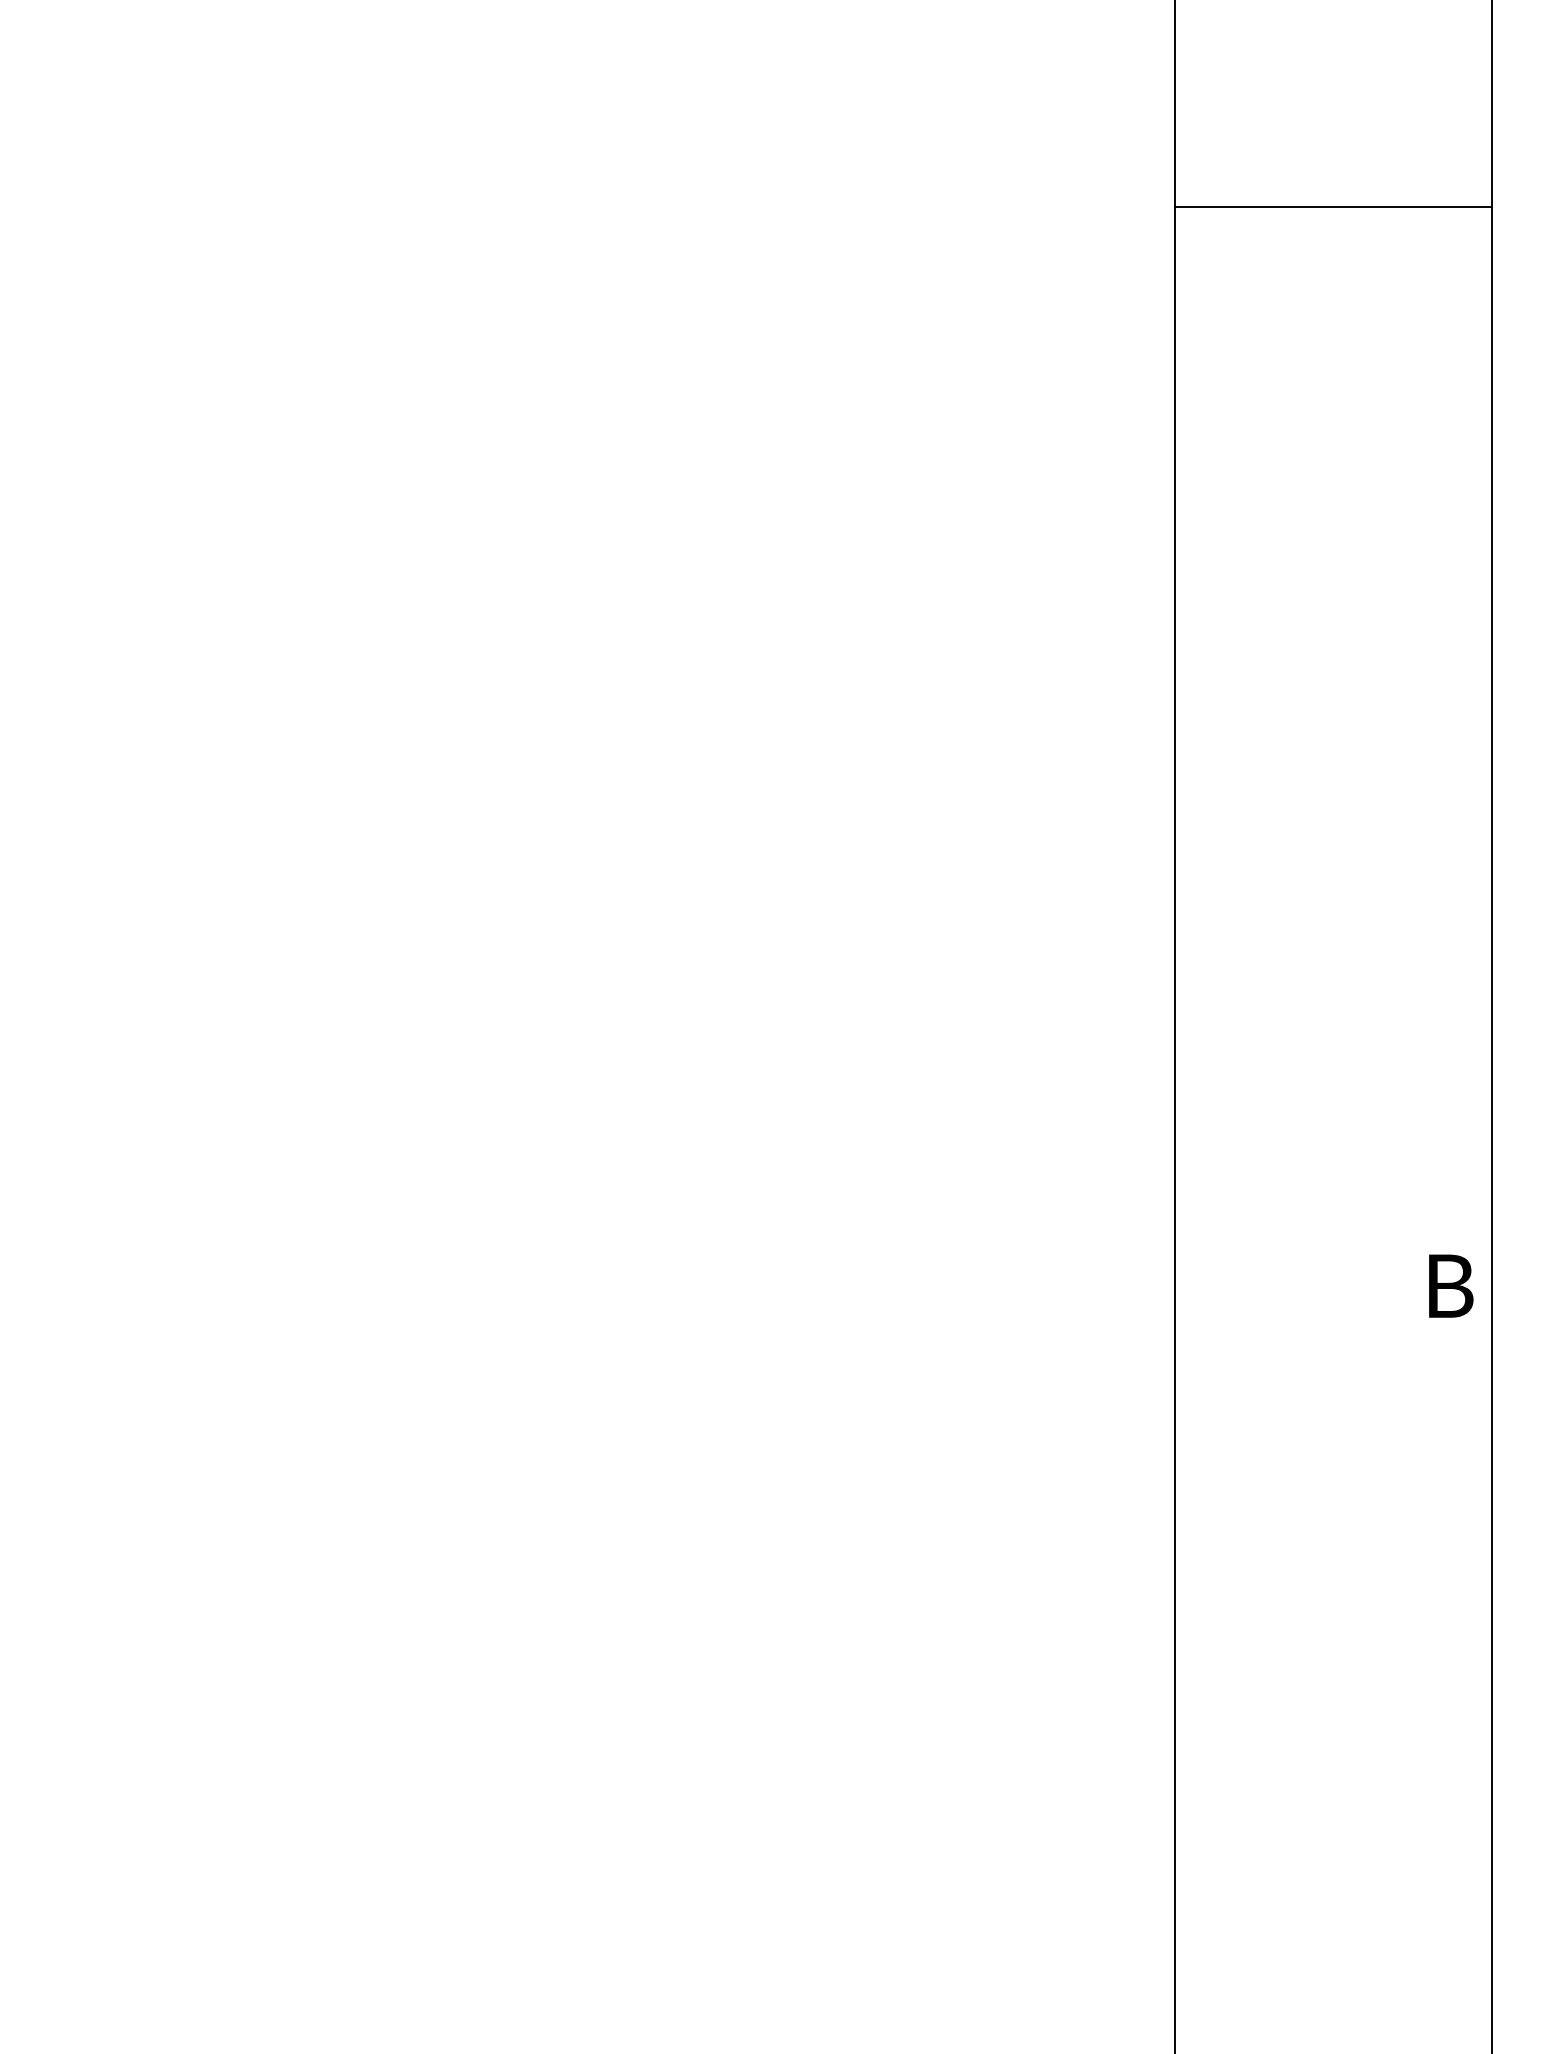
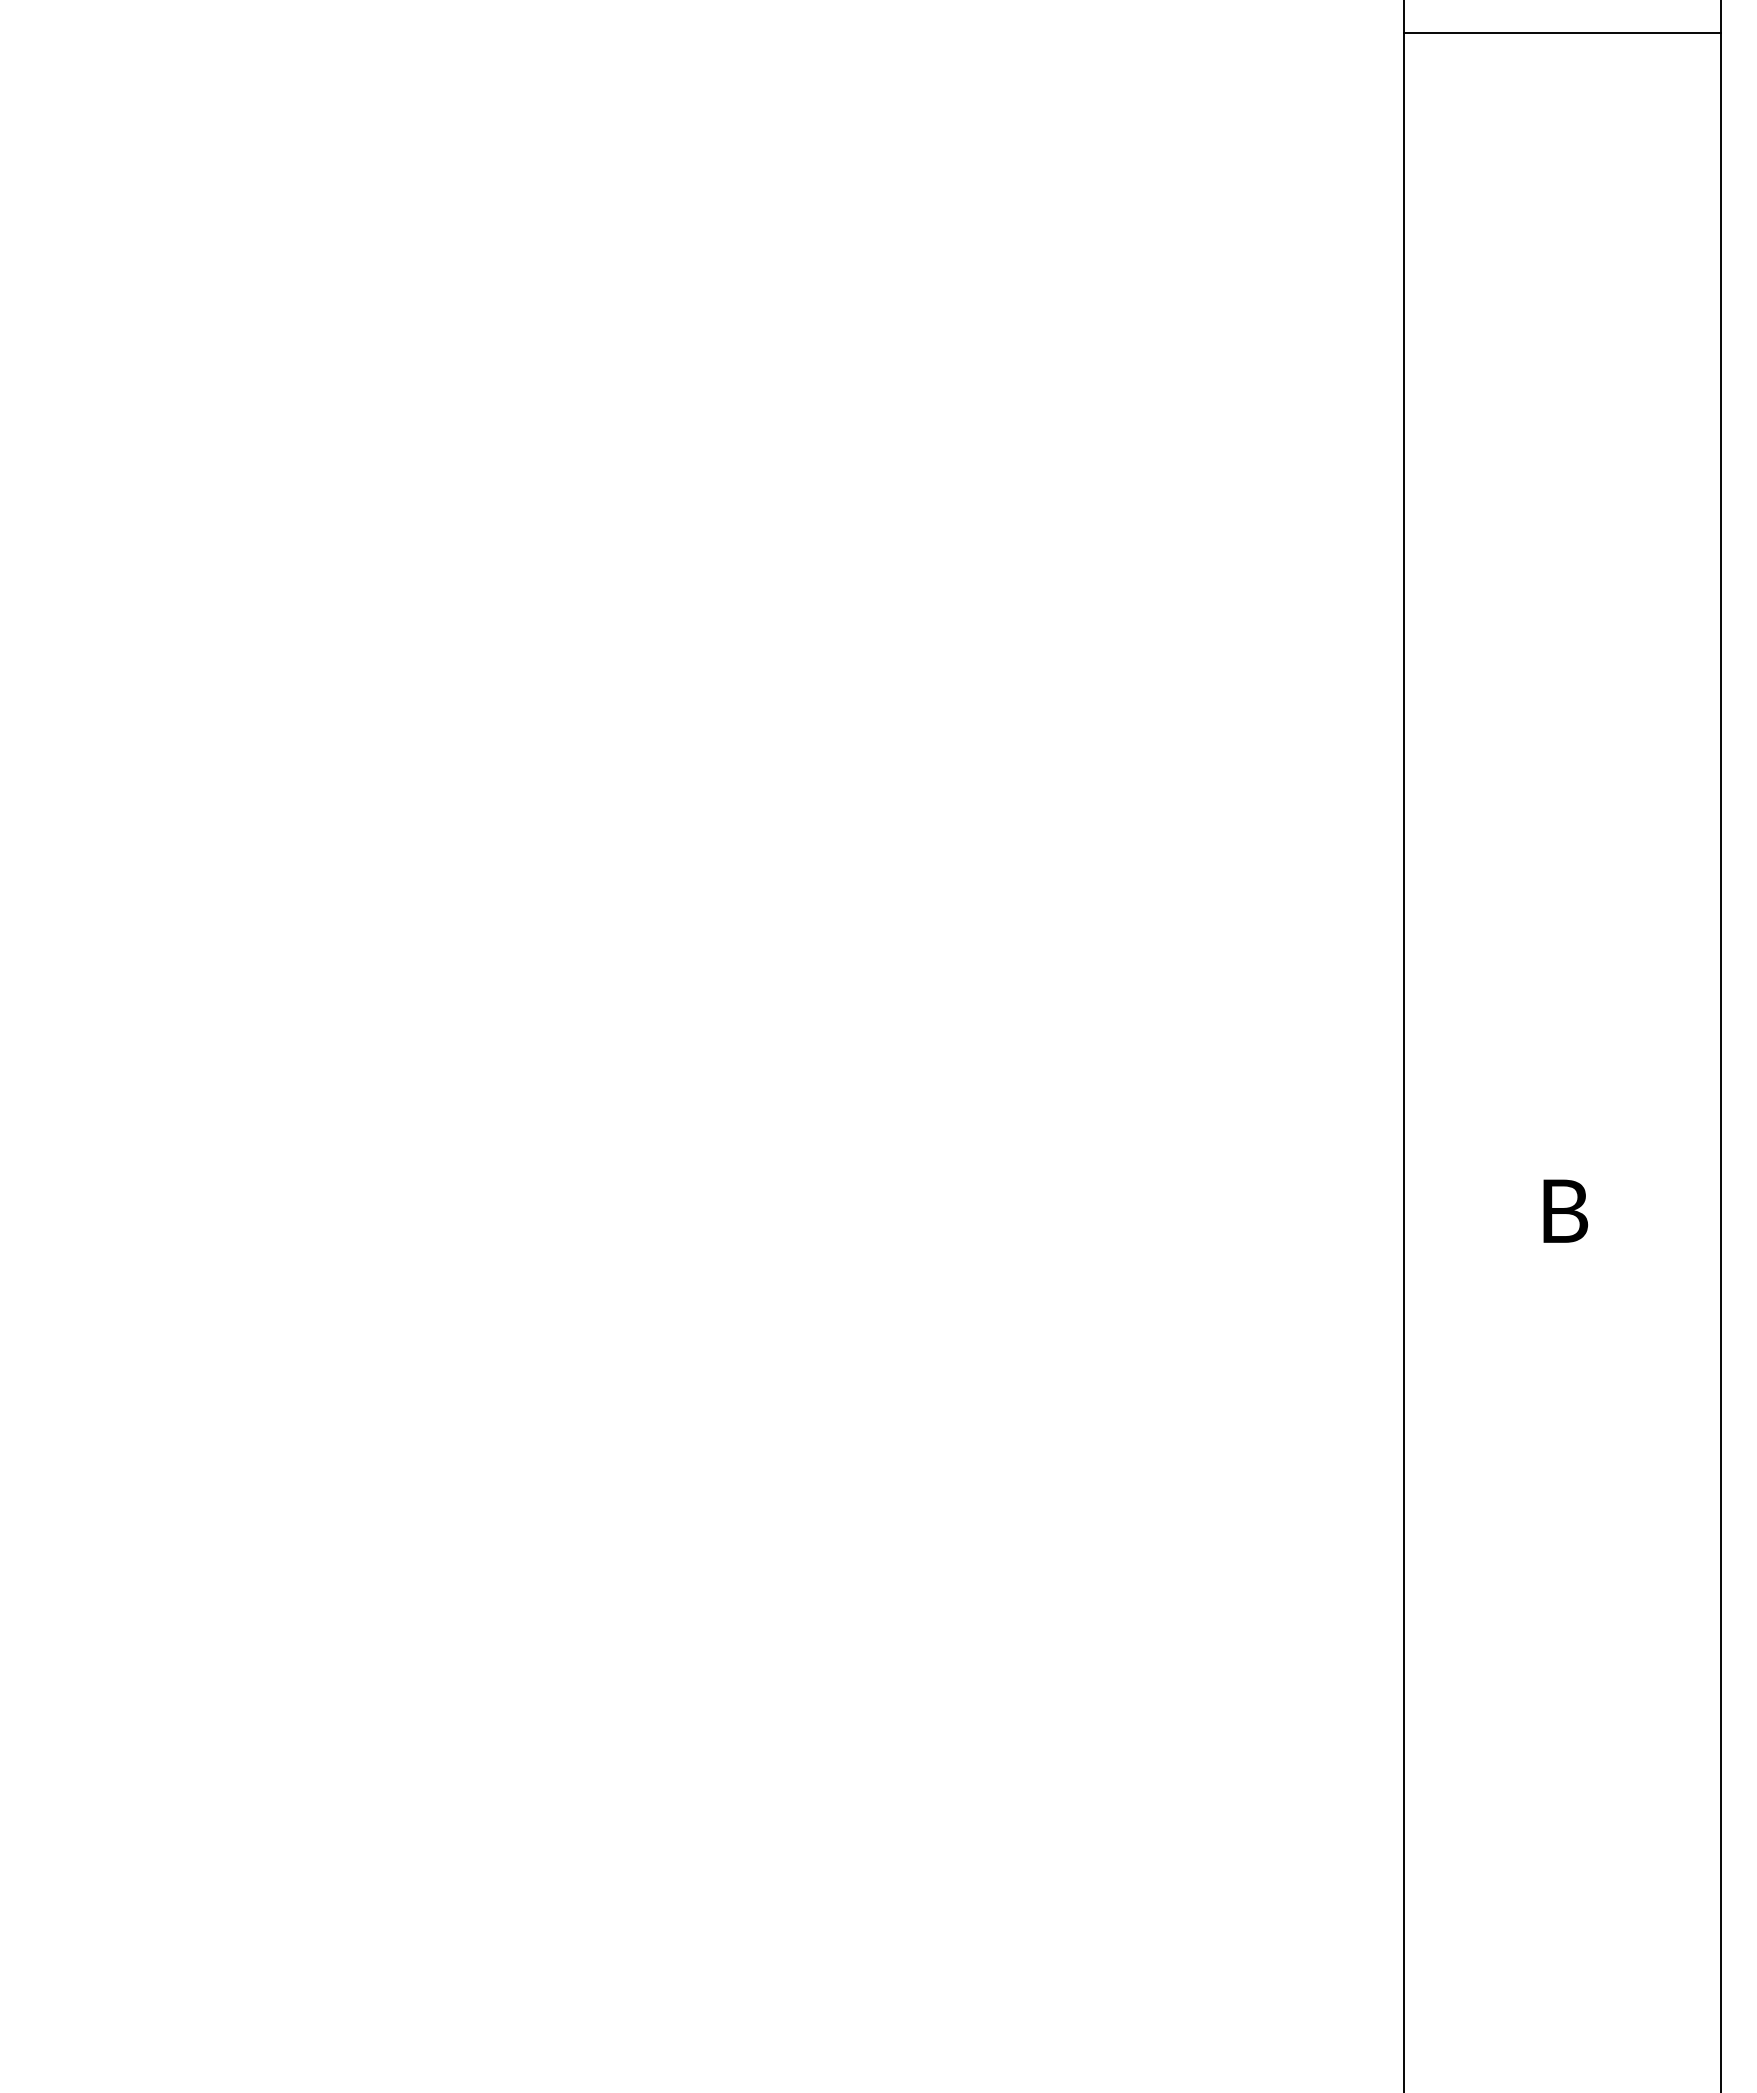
line: (1332, 206) -> (1561, 32), moved
text: (1450, 1285) -> (1565, 1210), moved

